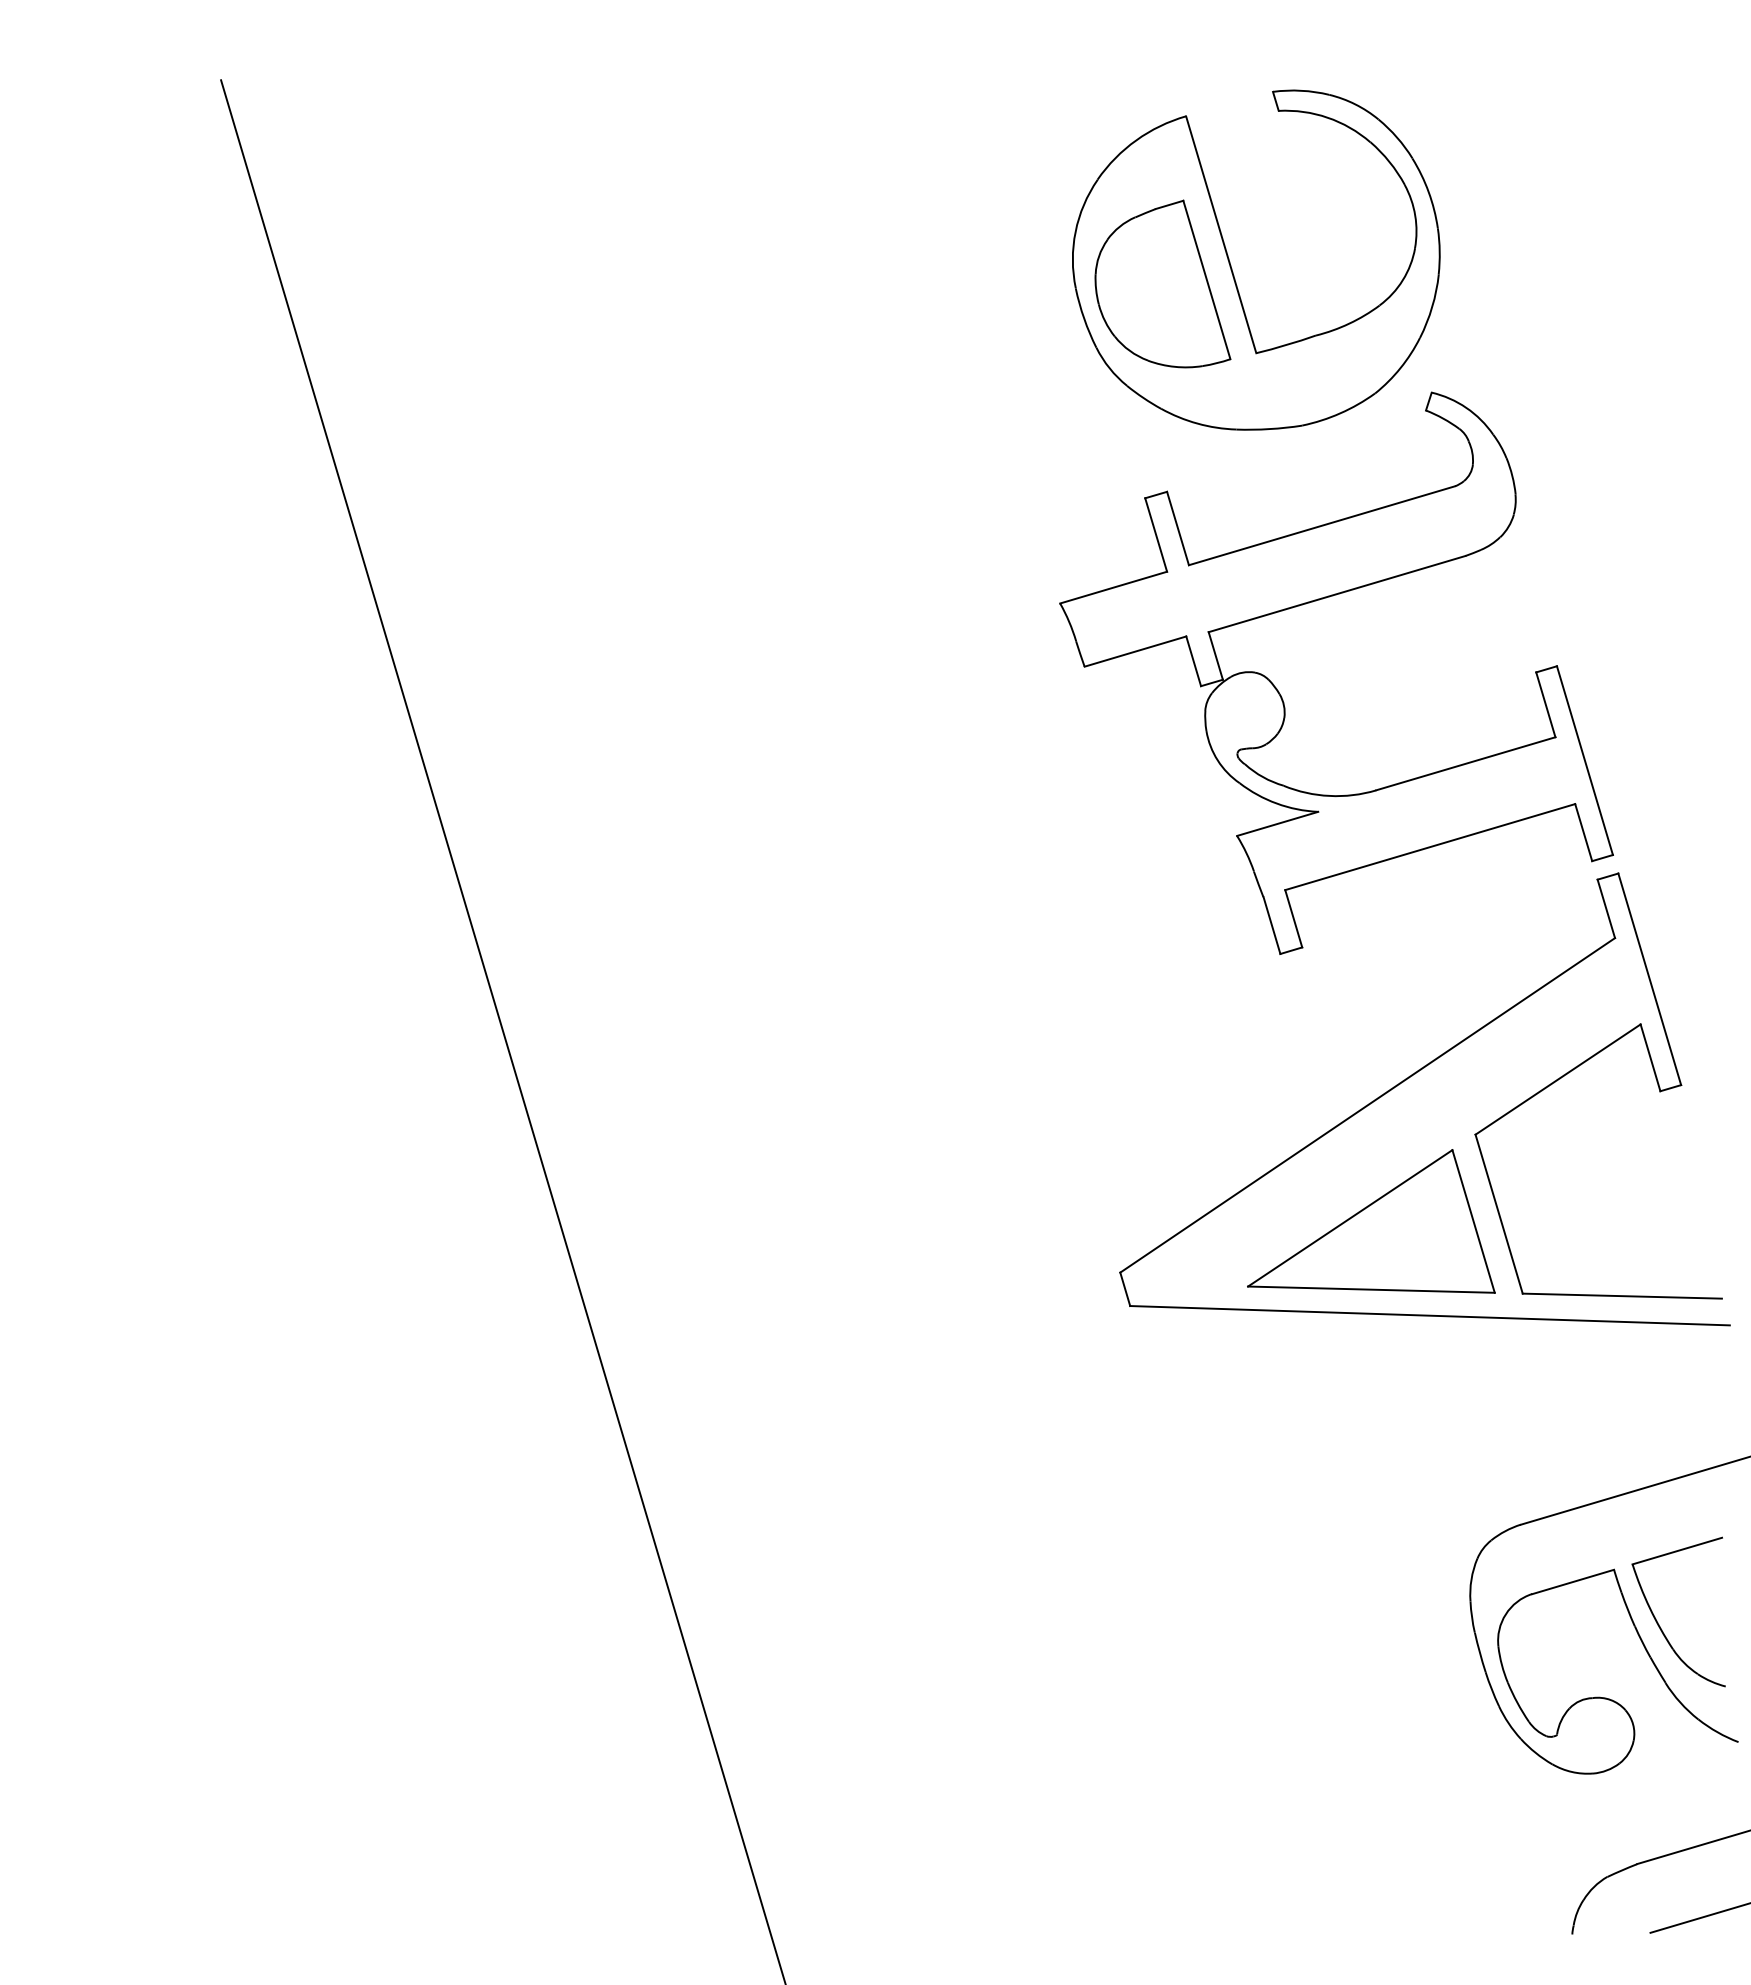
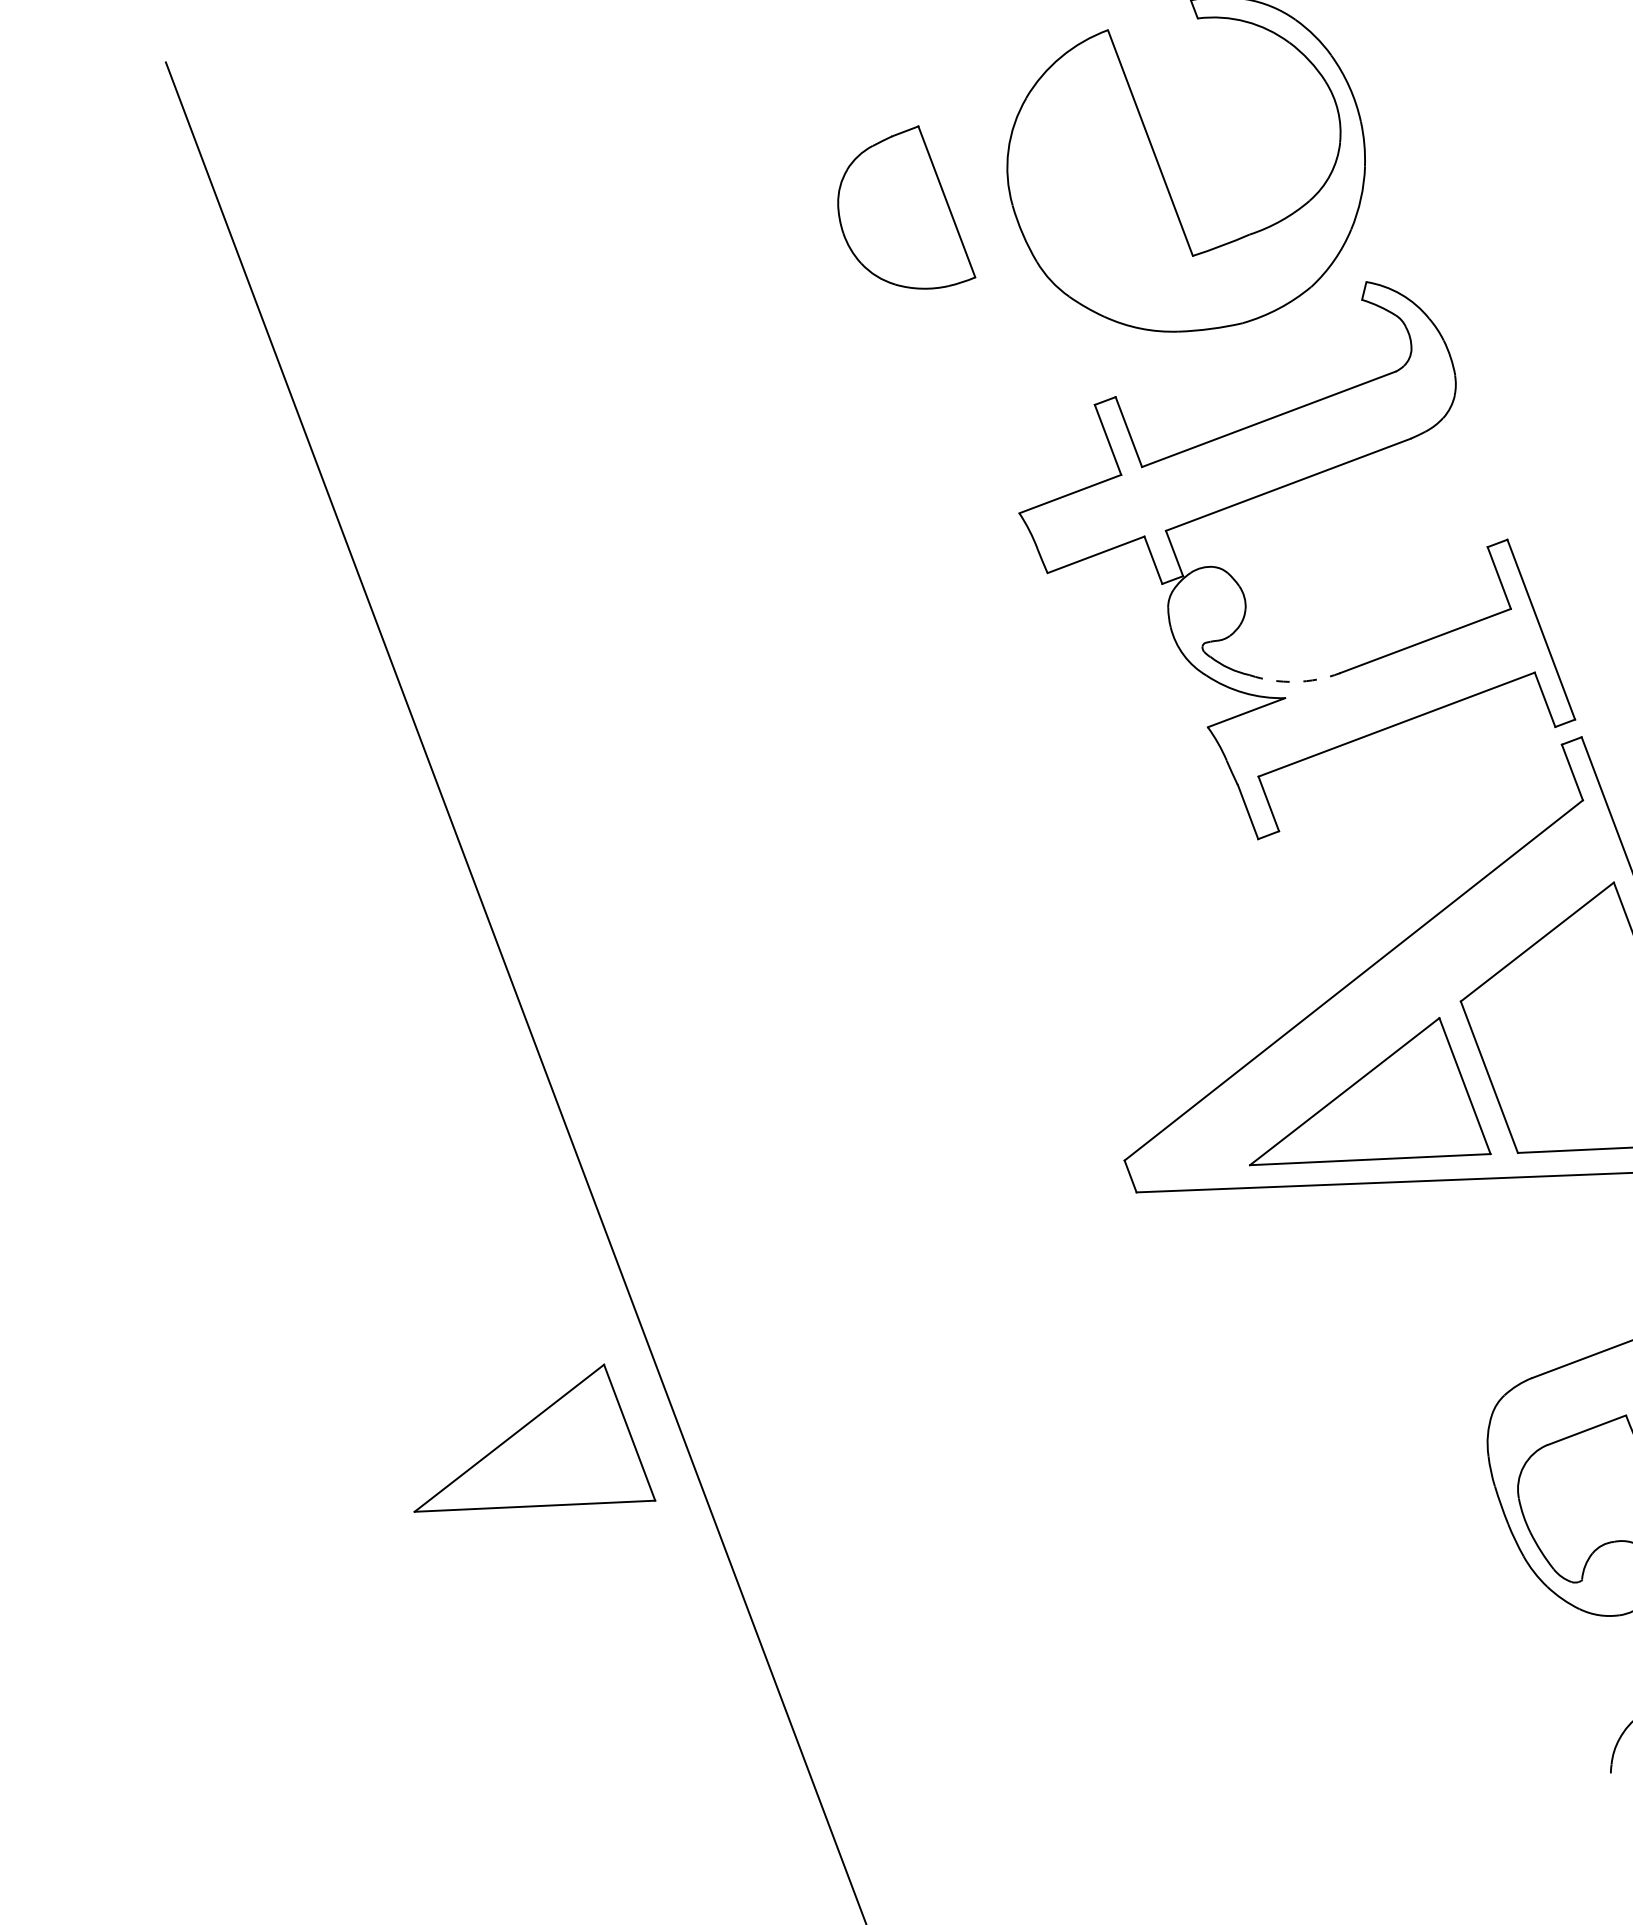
part: (1162, 283) -> (903, 208), moved
arc: (1329, 795) -> (1295, 681), solid -> dashed
part: (492, 1514) -> (530, 1439), added

